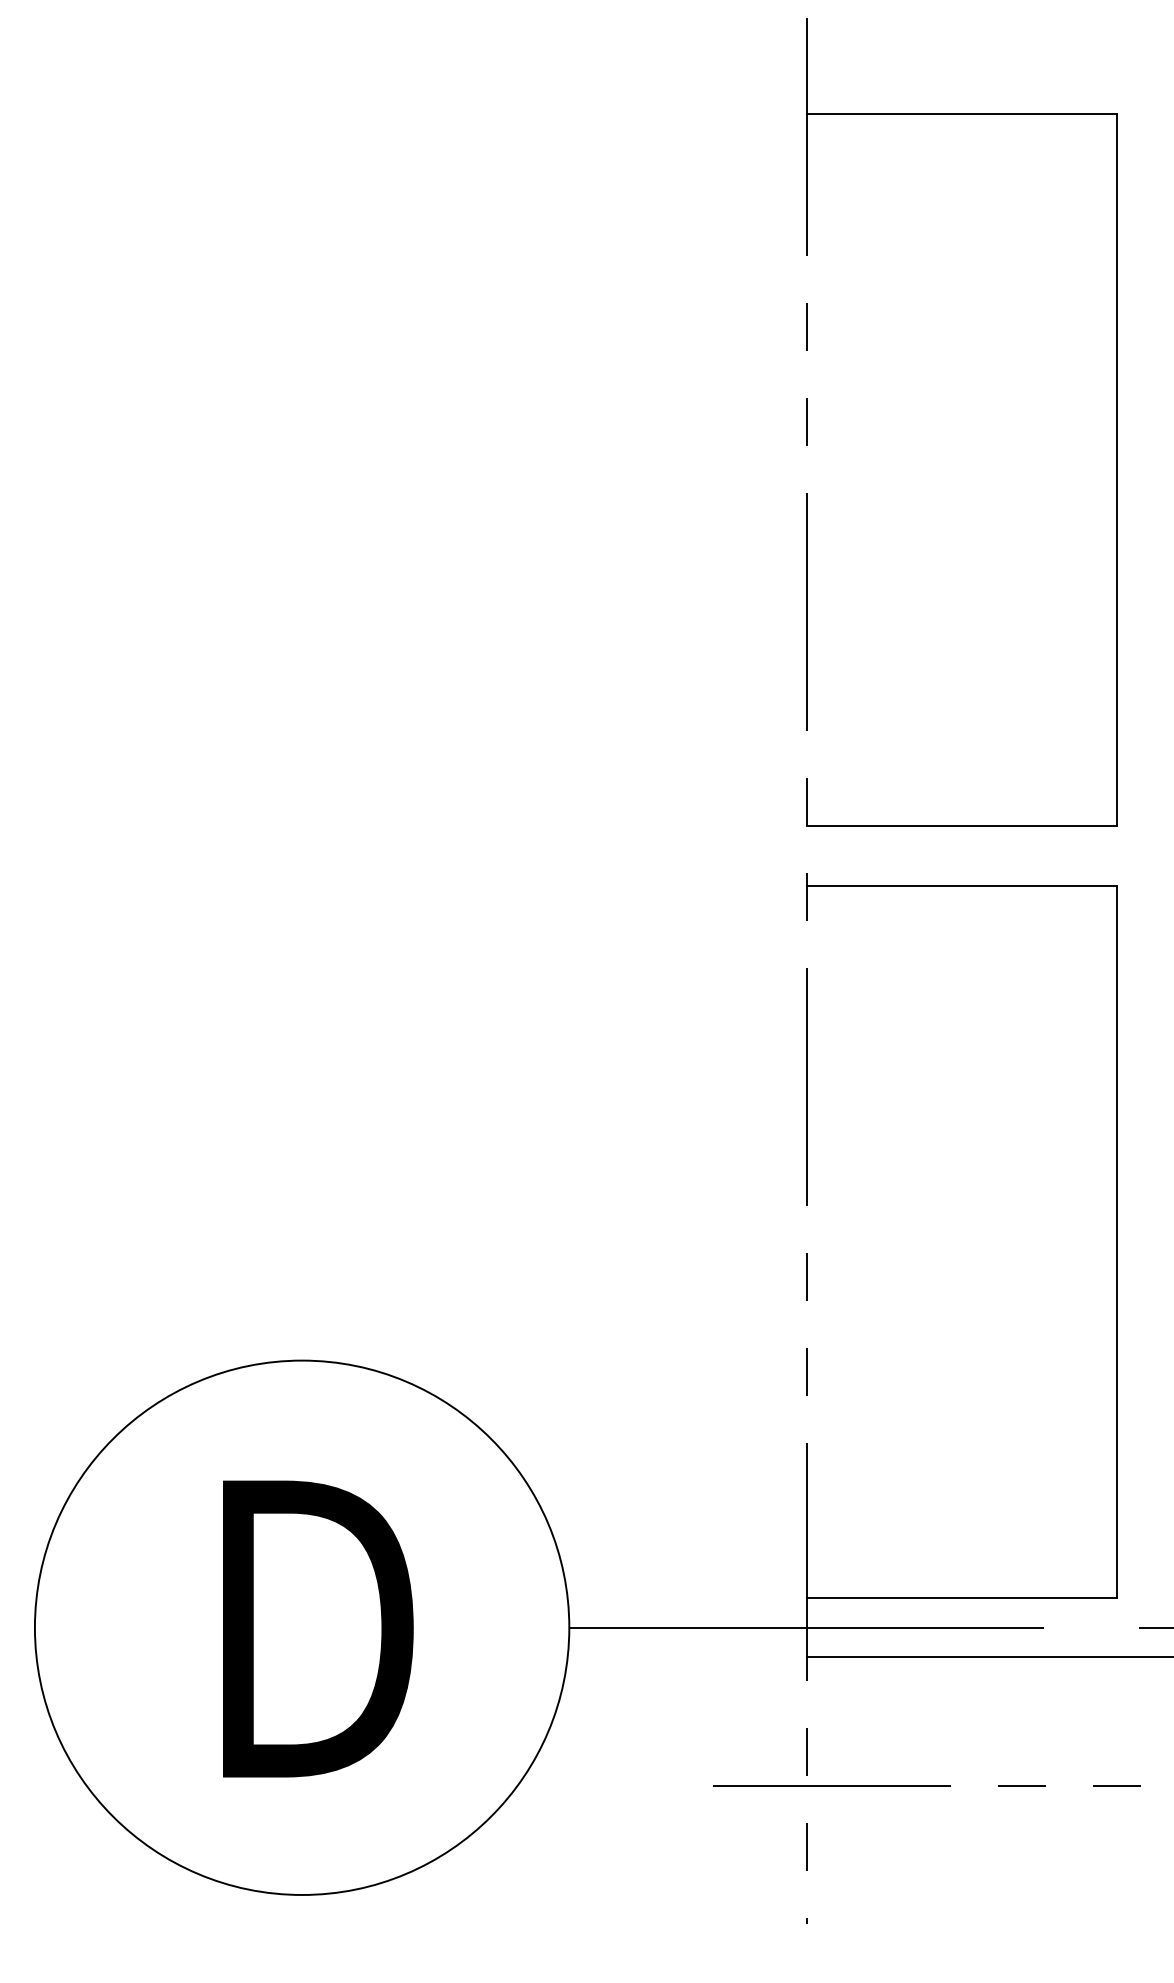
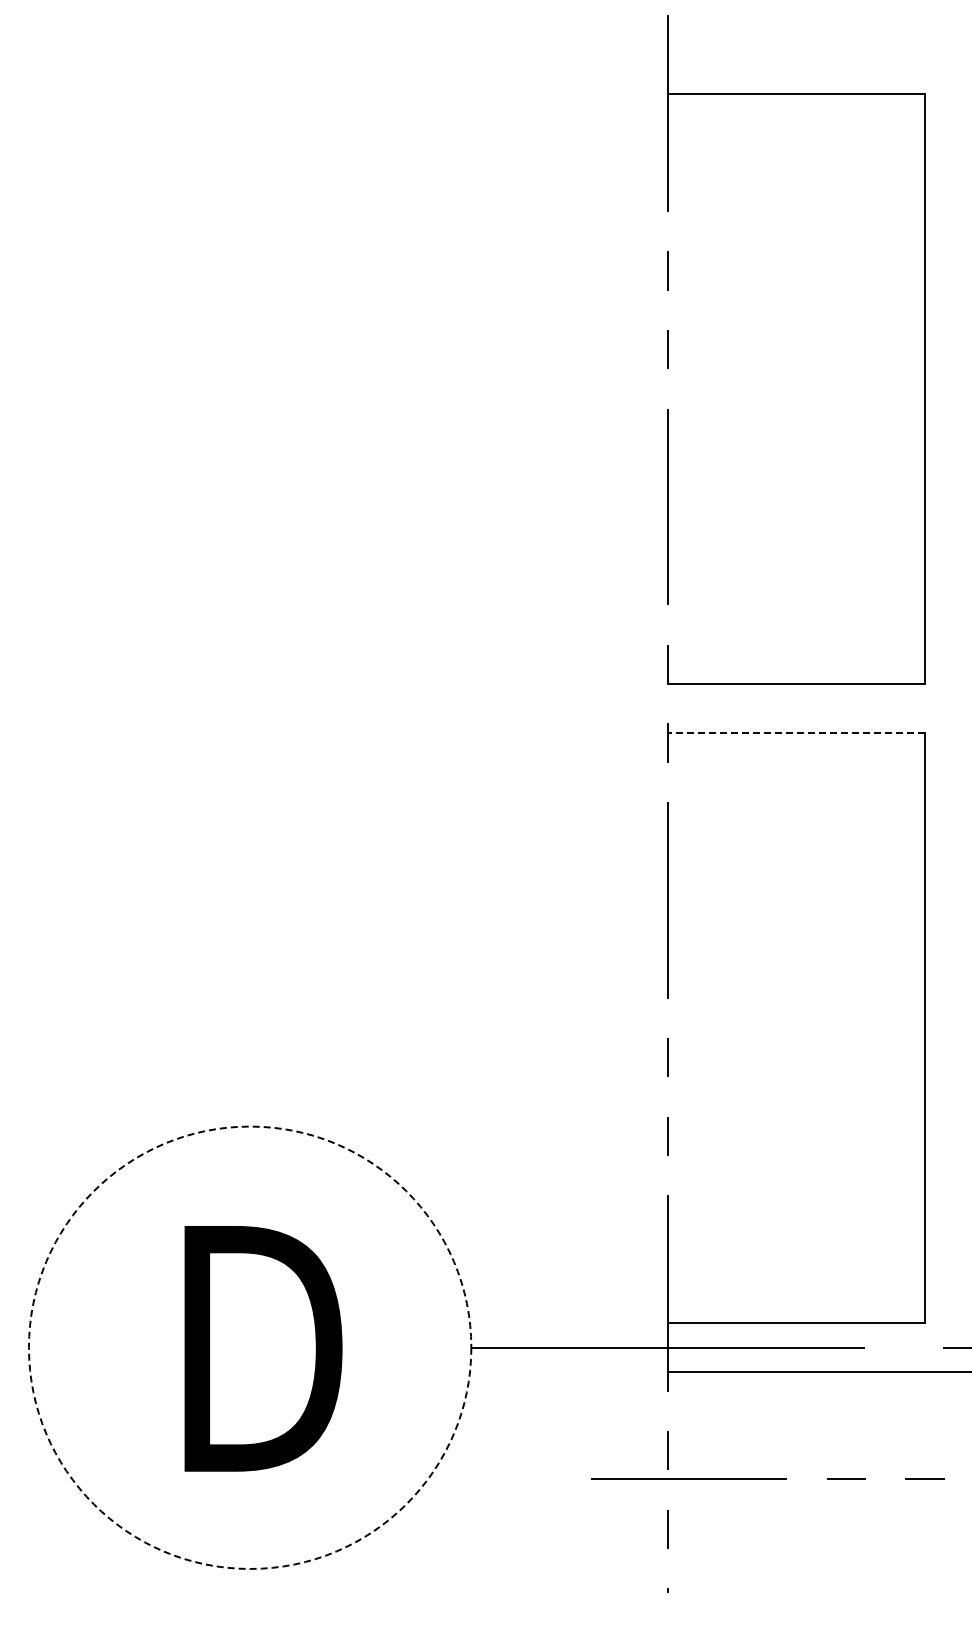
line: (962, 885) -> (796, 733), solid -> dashed
circle: (301, 1627) -> (249, 1347), solid -> dashed

